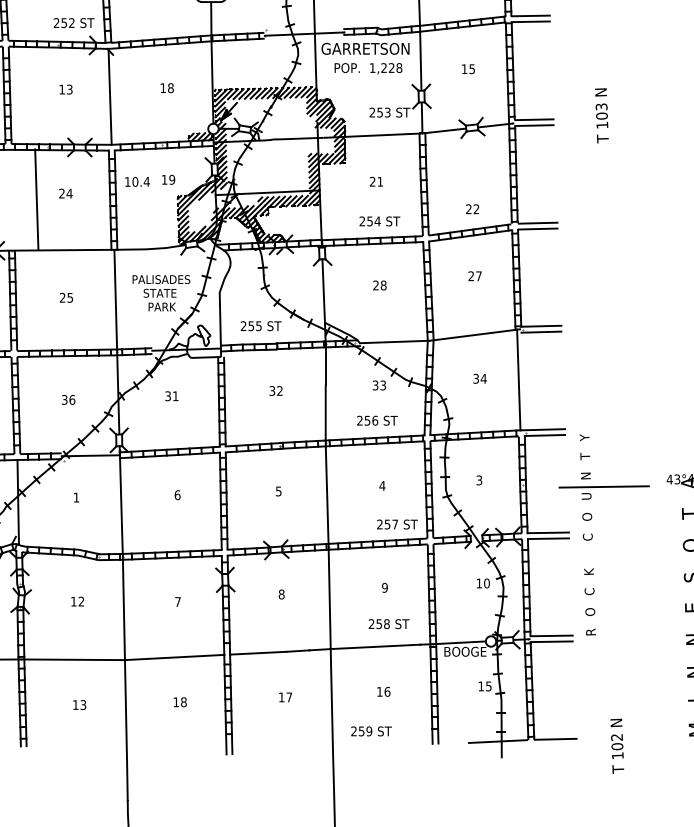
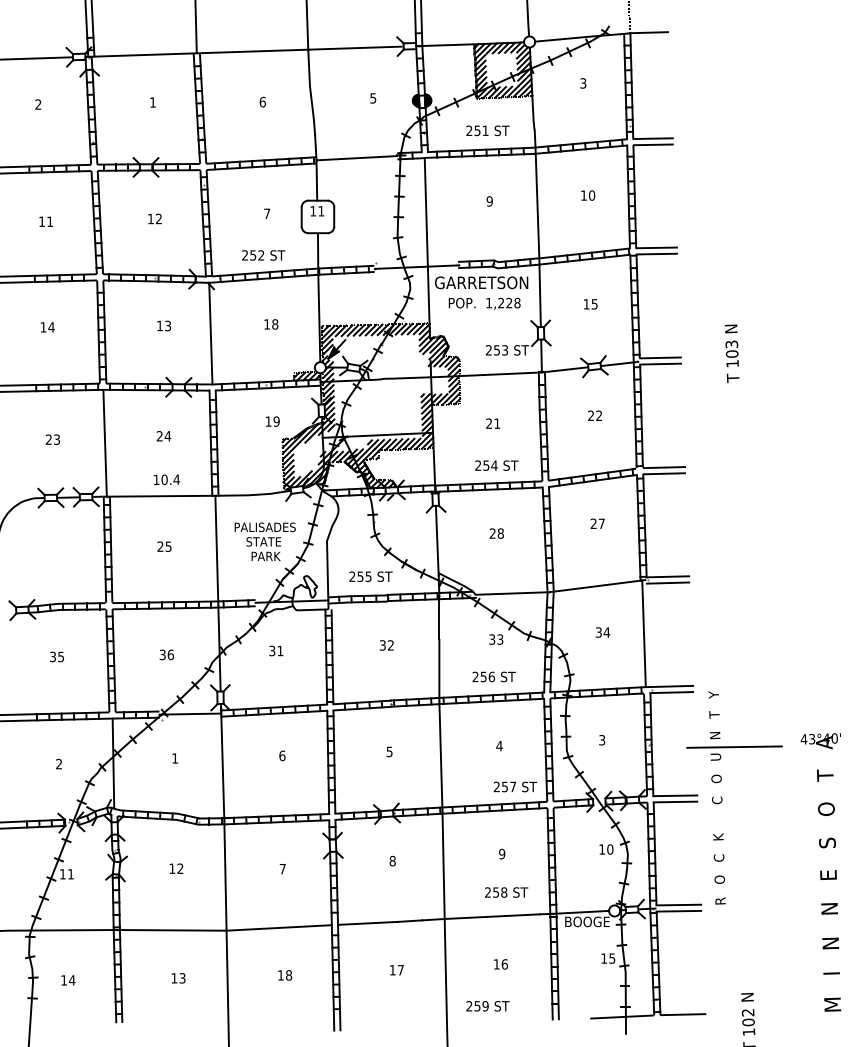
text: (73, 23) -> (263, 255), moved
text: (138, 181) -> (167, 479), moved
line: (36, 199) -> (104, 443), moved
text: (472, 208) -> (594, 415), moved

